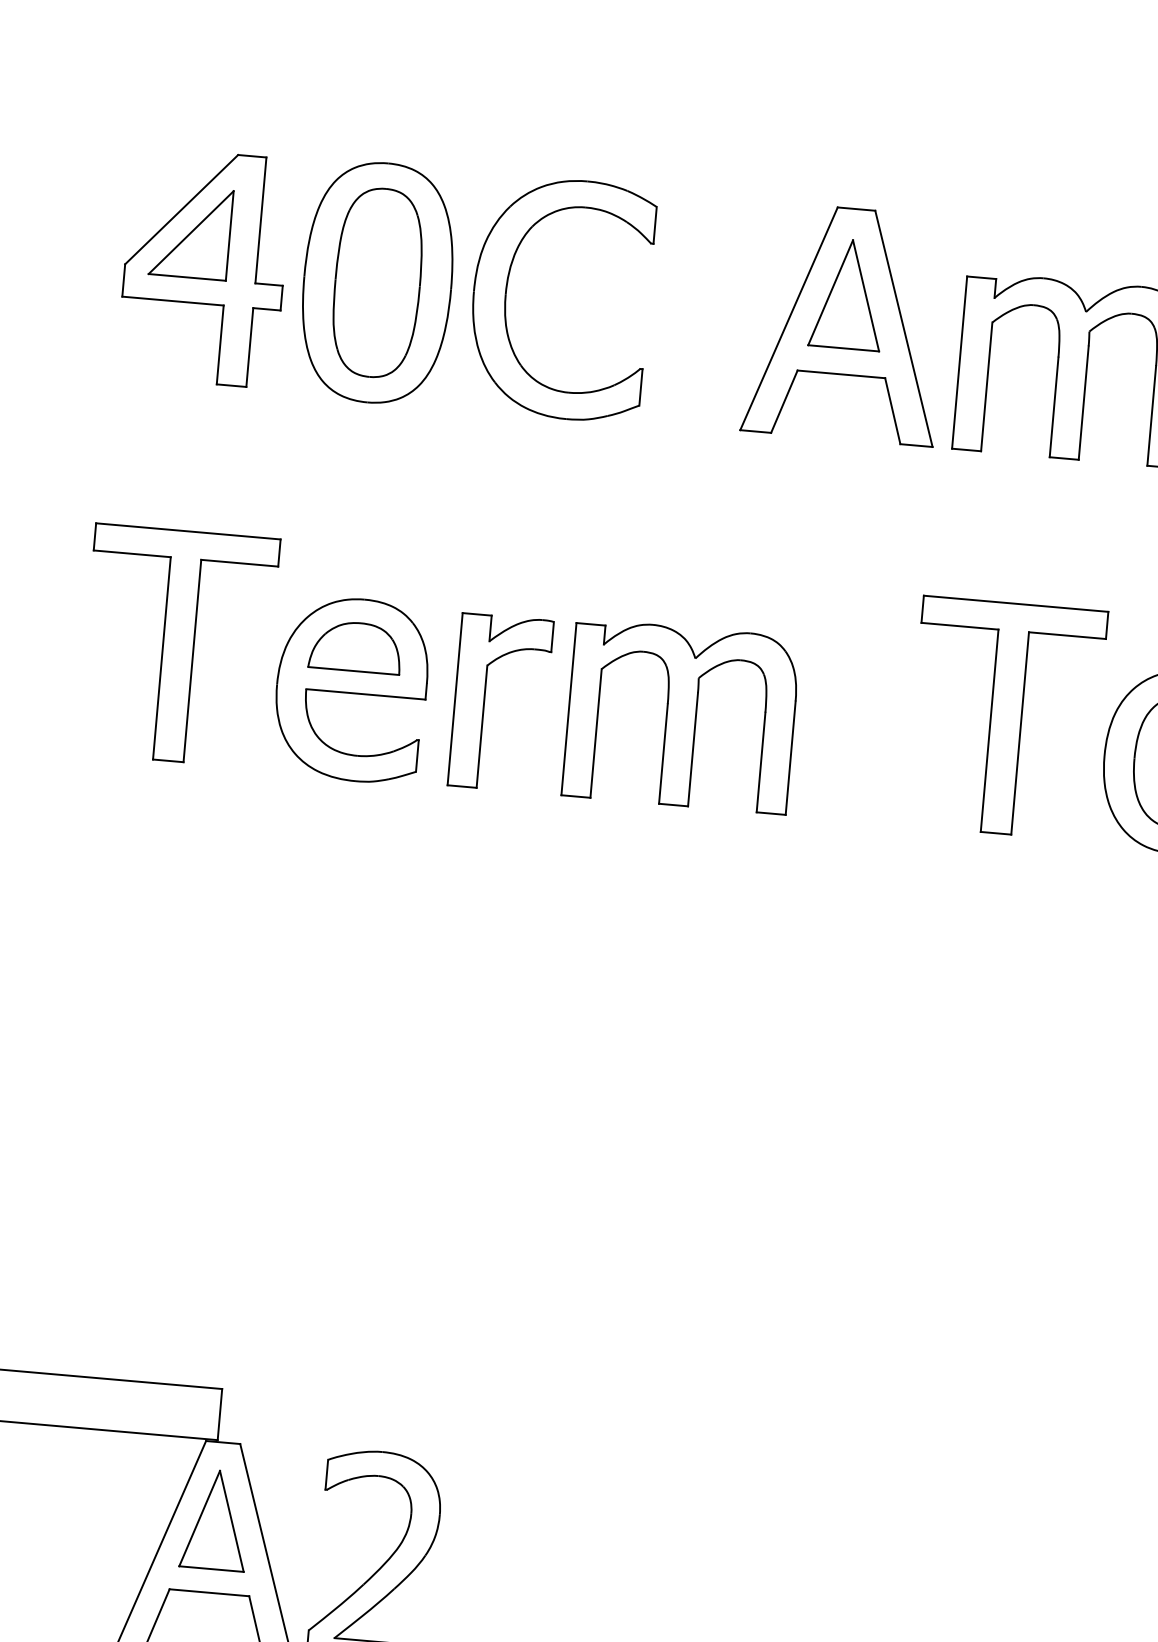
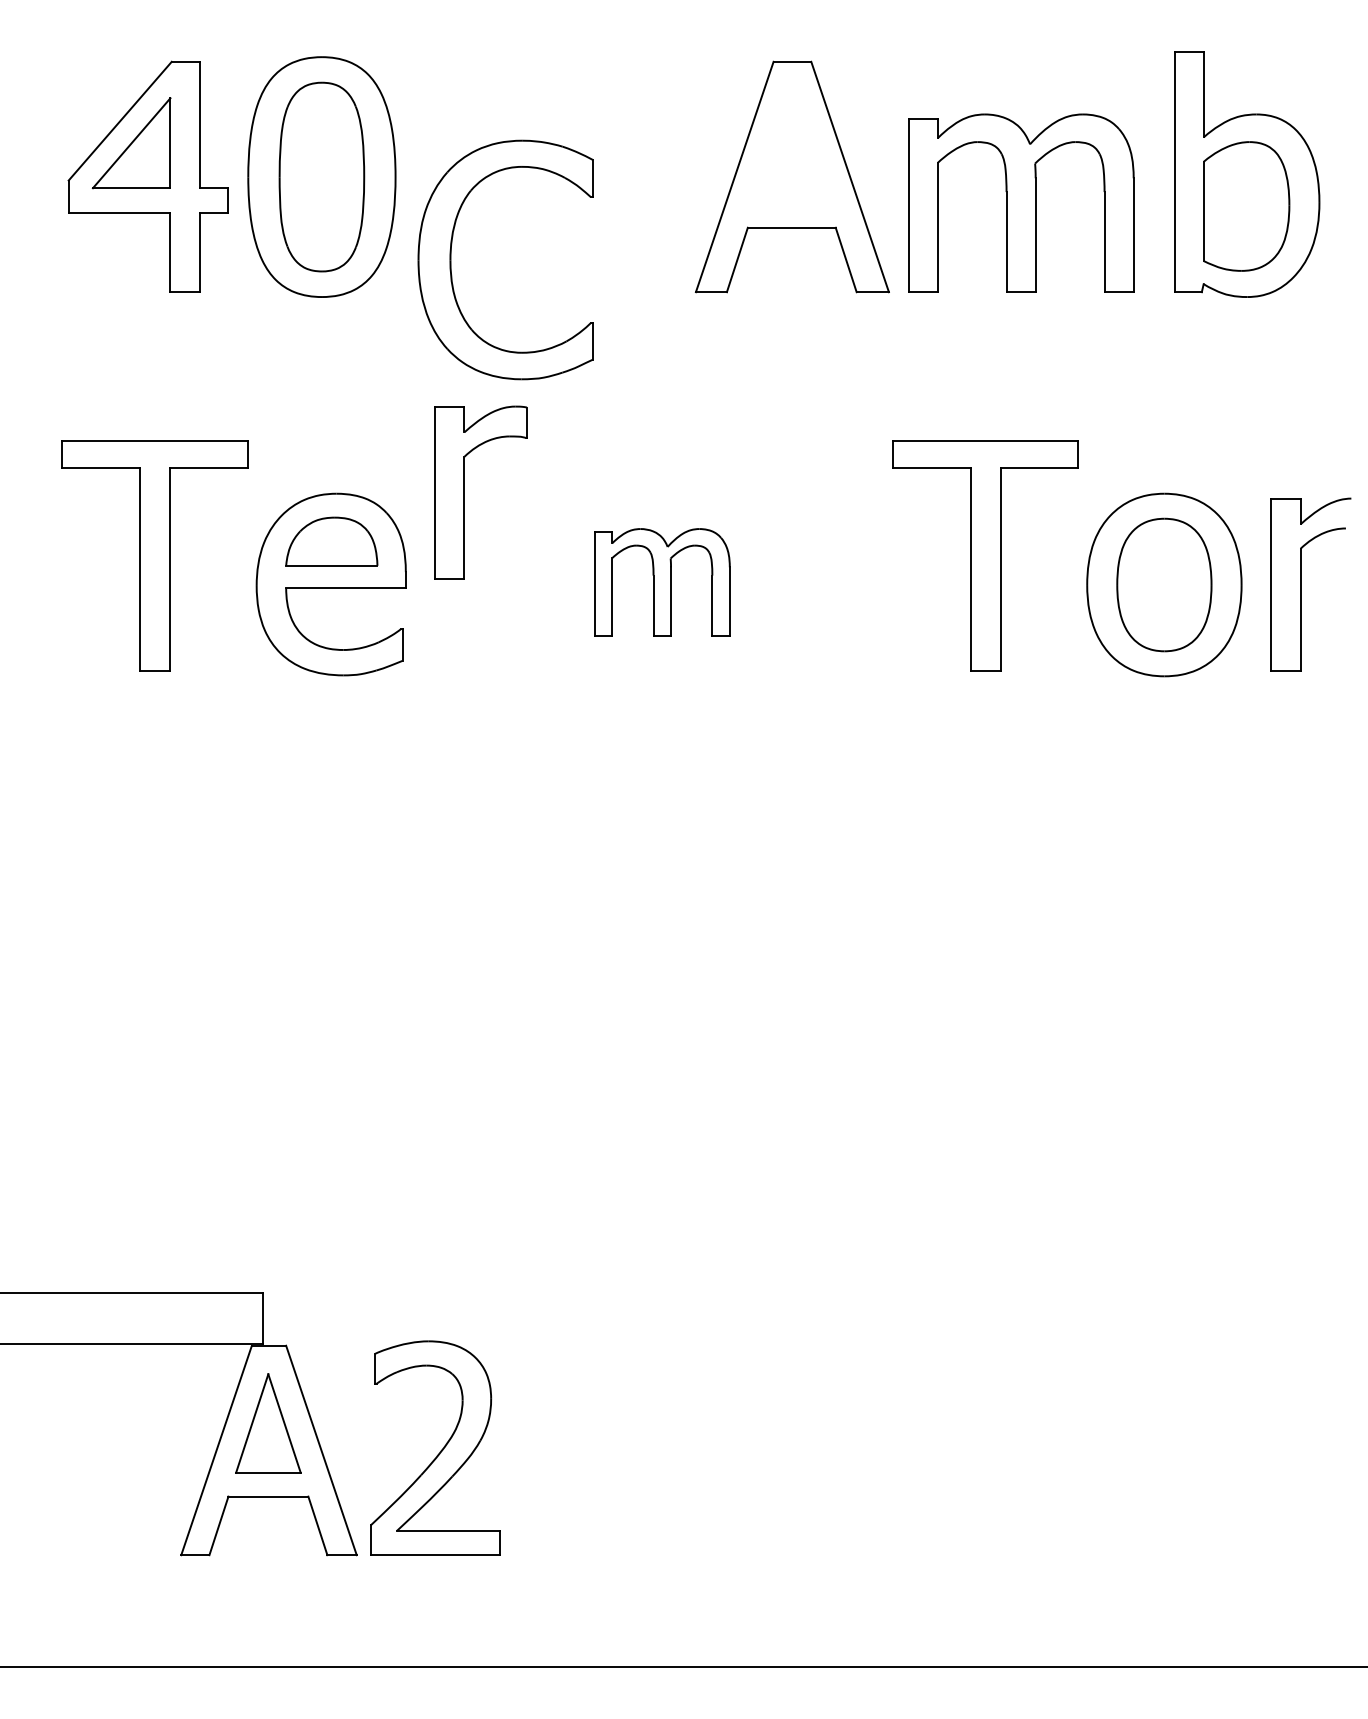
part: (506, 293) -> (451, 259), moved
part: (848, 294) -> (791, 147), removed
part: (484, 701) -> (464, 492), moved
part: (681, 715) -> (662, 581), size x0.6

